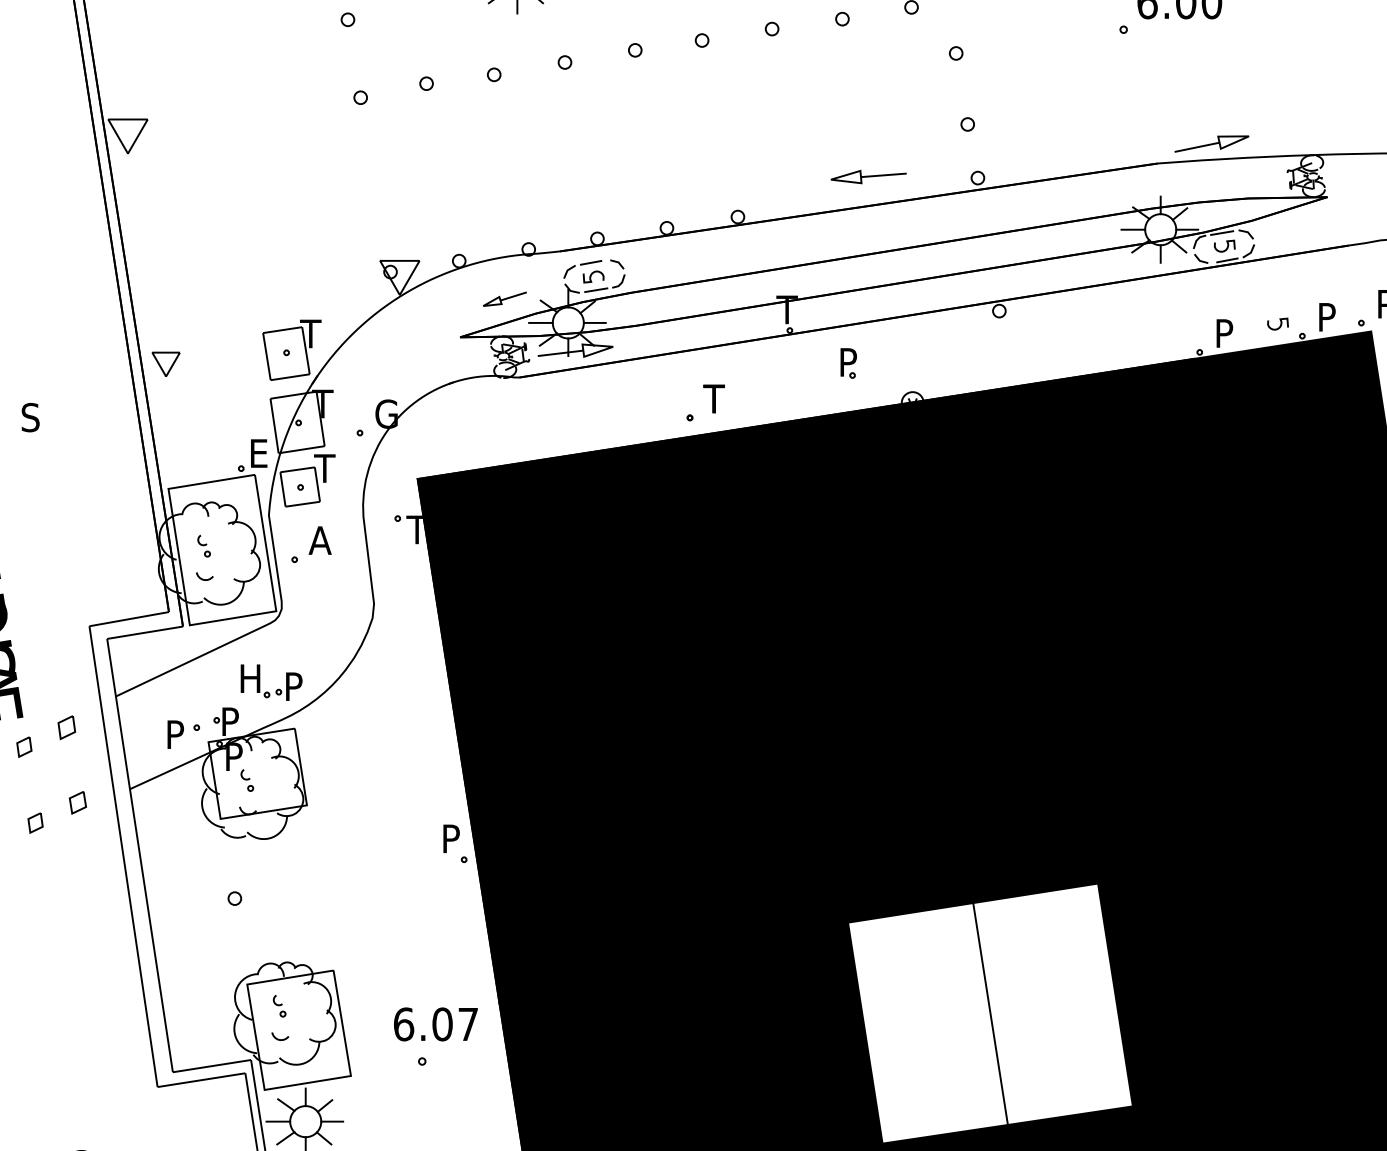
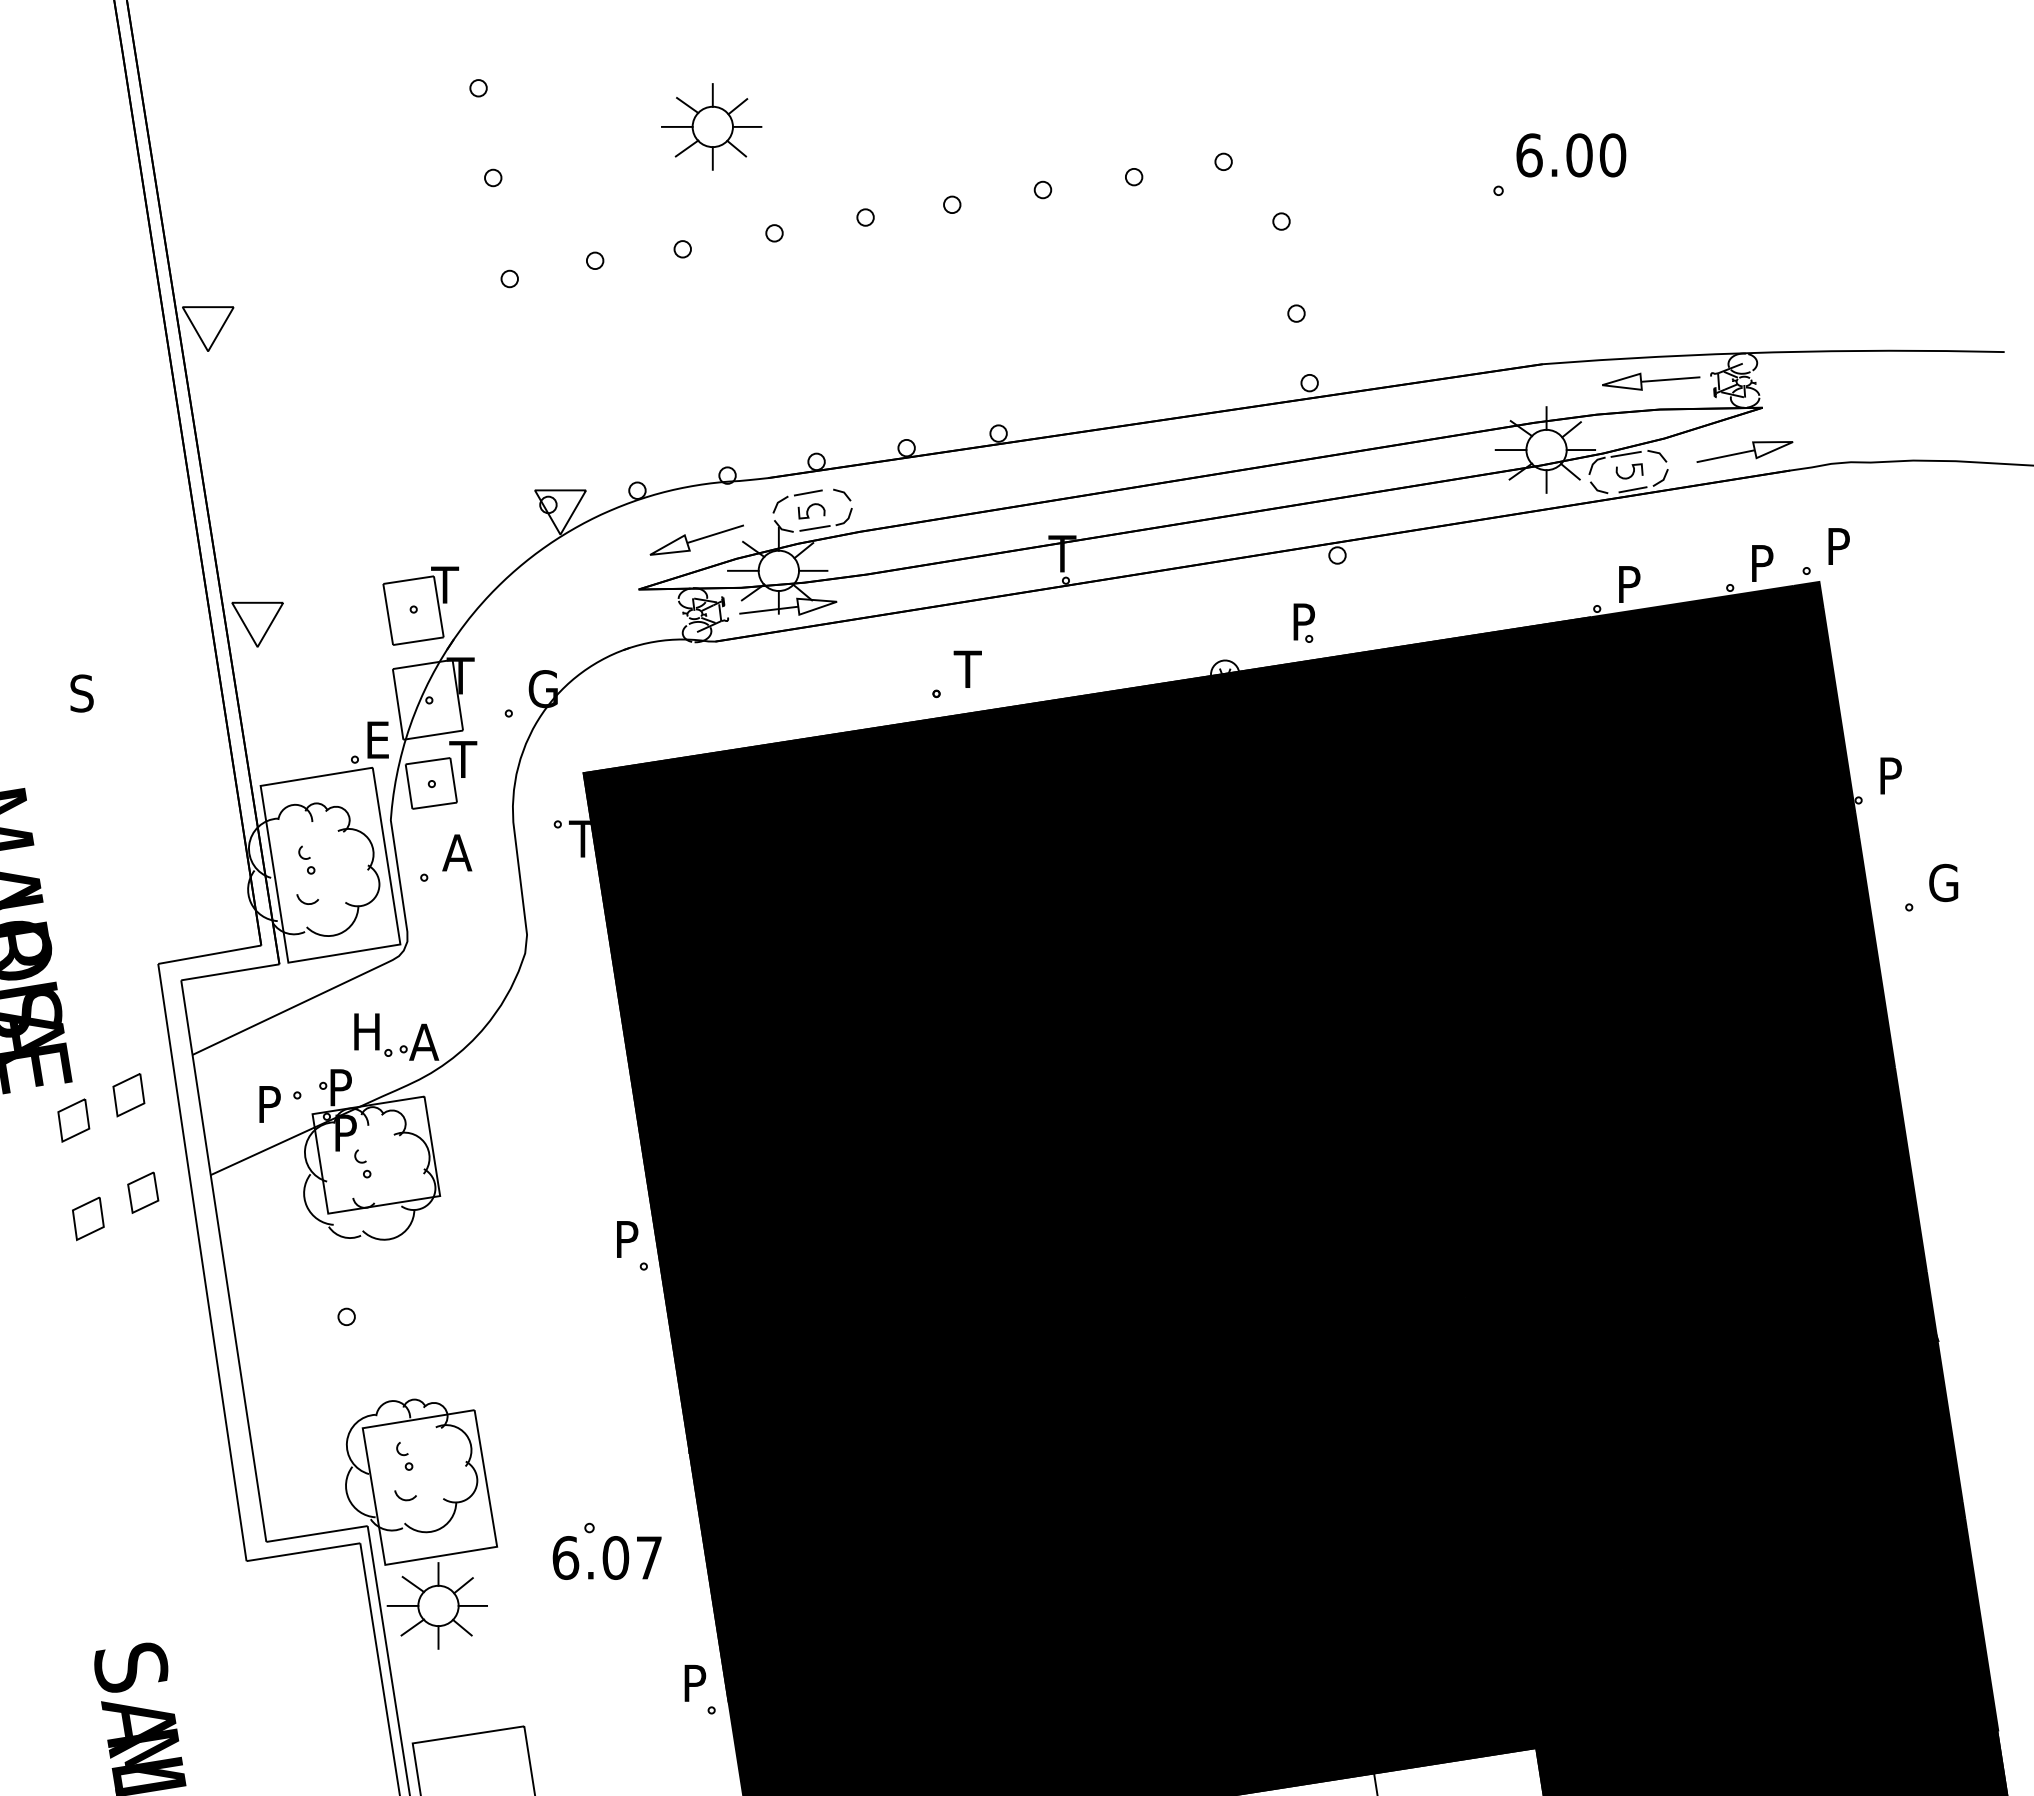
part: (1211, 143) -> (1744, 451), moved
part: (868, 176) -> (1651, 381), moved
part: (504, 298) -> (696, 539), size x1.67
curve: (1280, 325) -> (1701, 573), removed
part: (848, 362) -> (1303, 622), moved
part: (166, 364) -> (257, 624), size x1.43
text: (294, 686) -> (424, 1041), P -> A
part: (66, 727) -> (128, 1095), size x1.43
part: (24, 747) -> (73, 1120), size x1.67
part: (78, 802) -> (143, 1192), size x1.43
part: (35, 822) -> (88, 1218), size x1.67
fill: (990, 1013) -> (1325, 1465), added
text: (435, 1024) -> (606, 1557), moved

